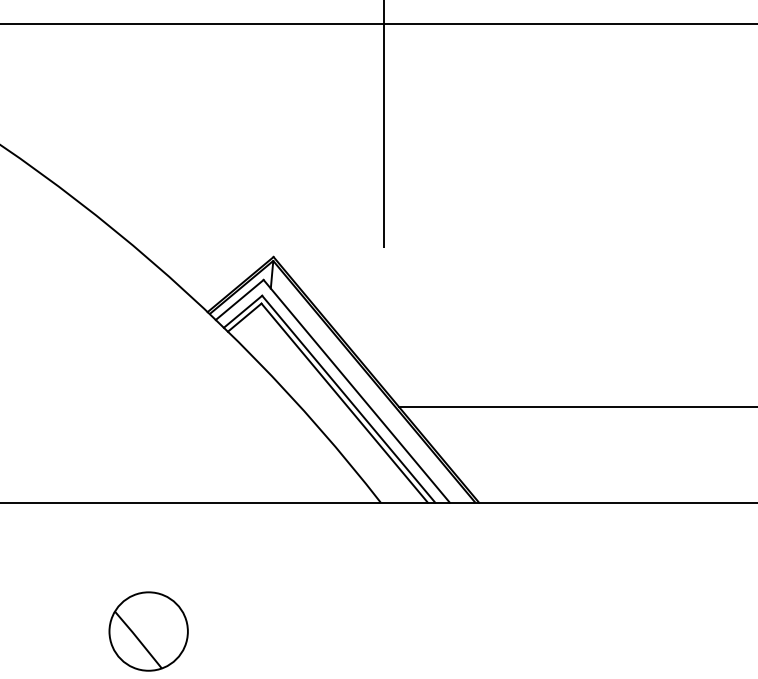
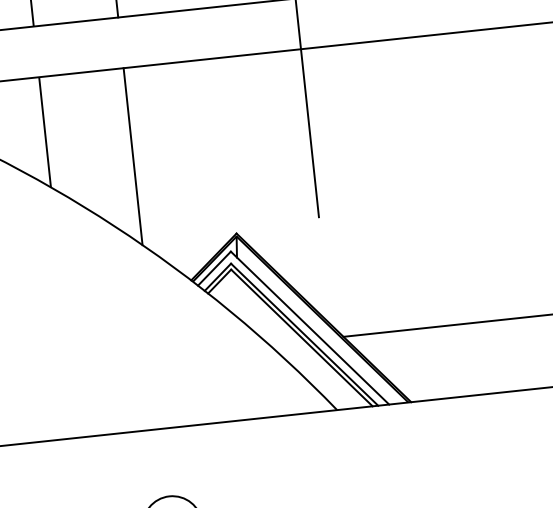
line: (36, 97) -> (44, 132), added
line: (148, 141) -> (132, 156), added

